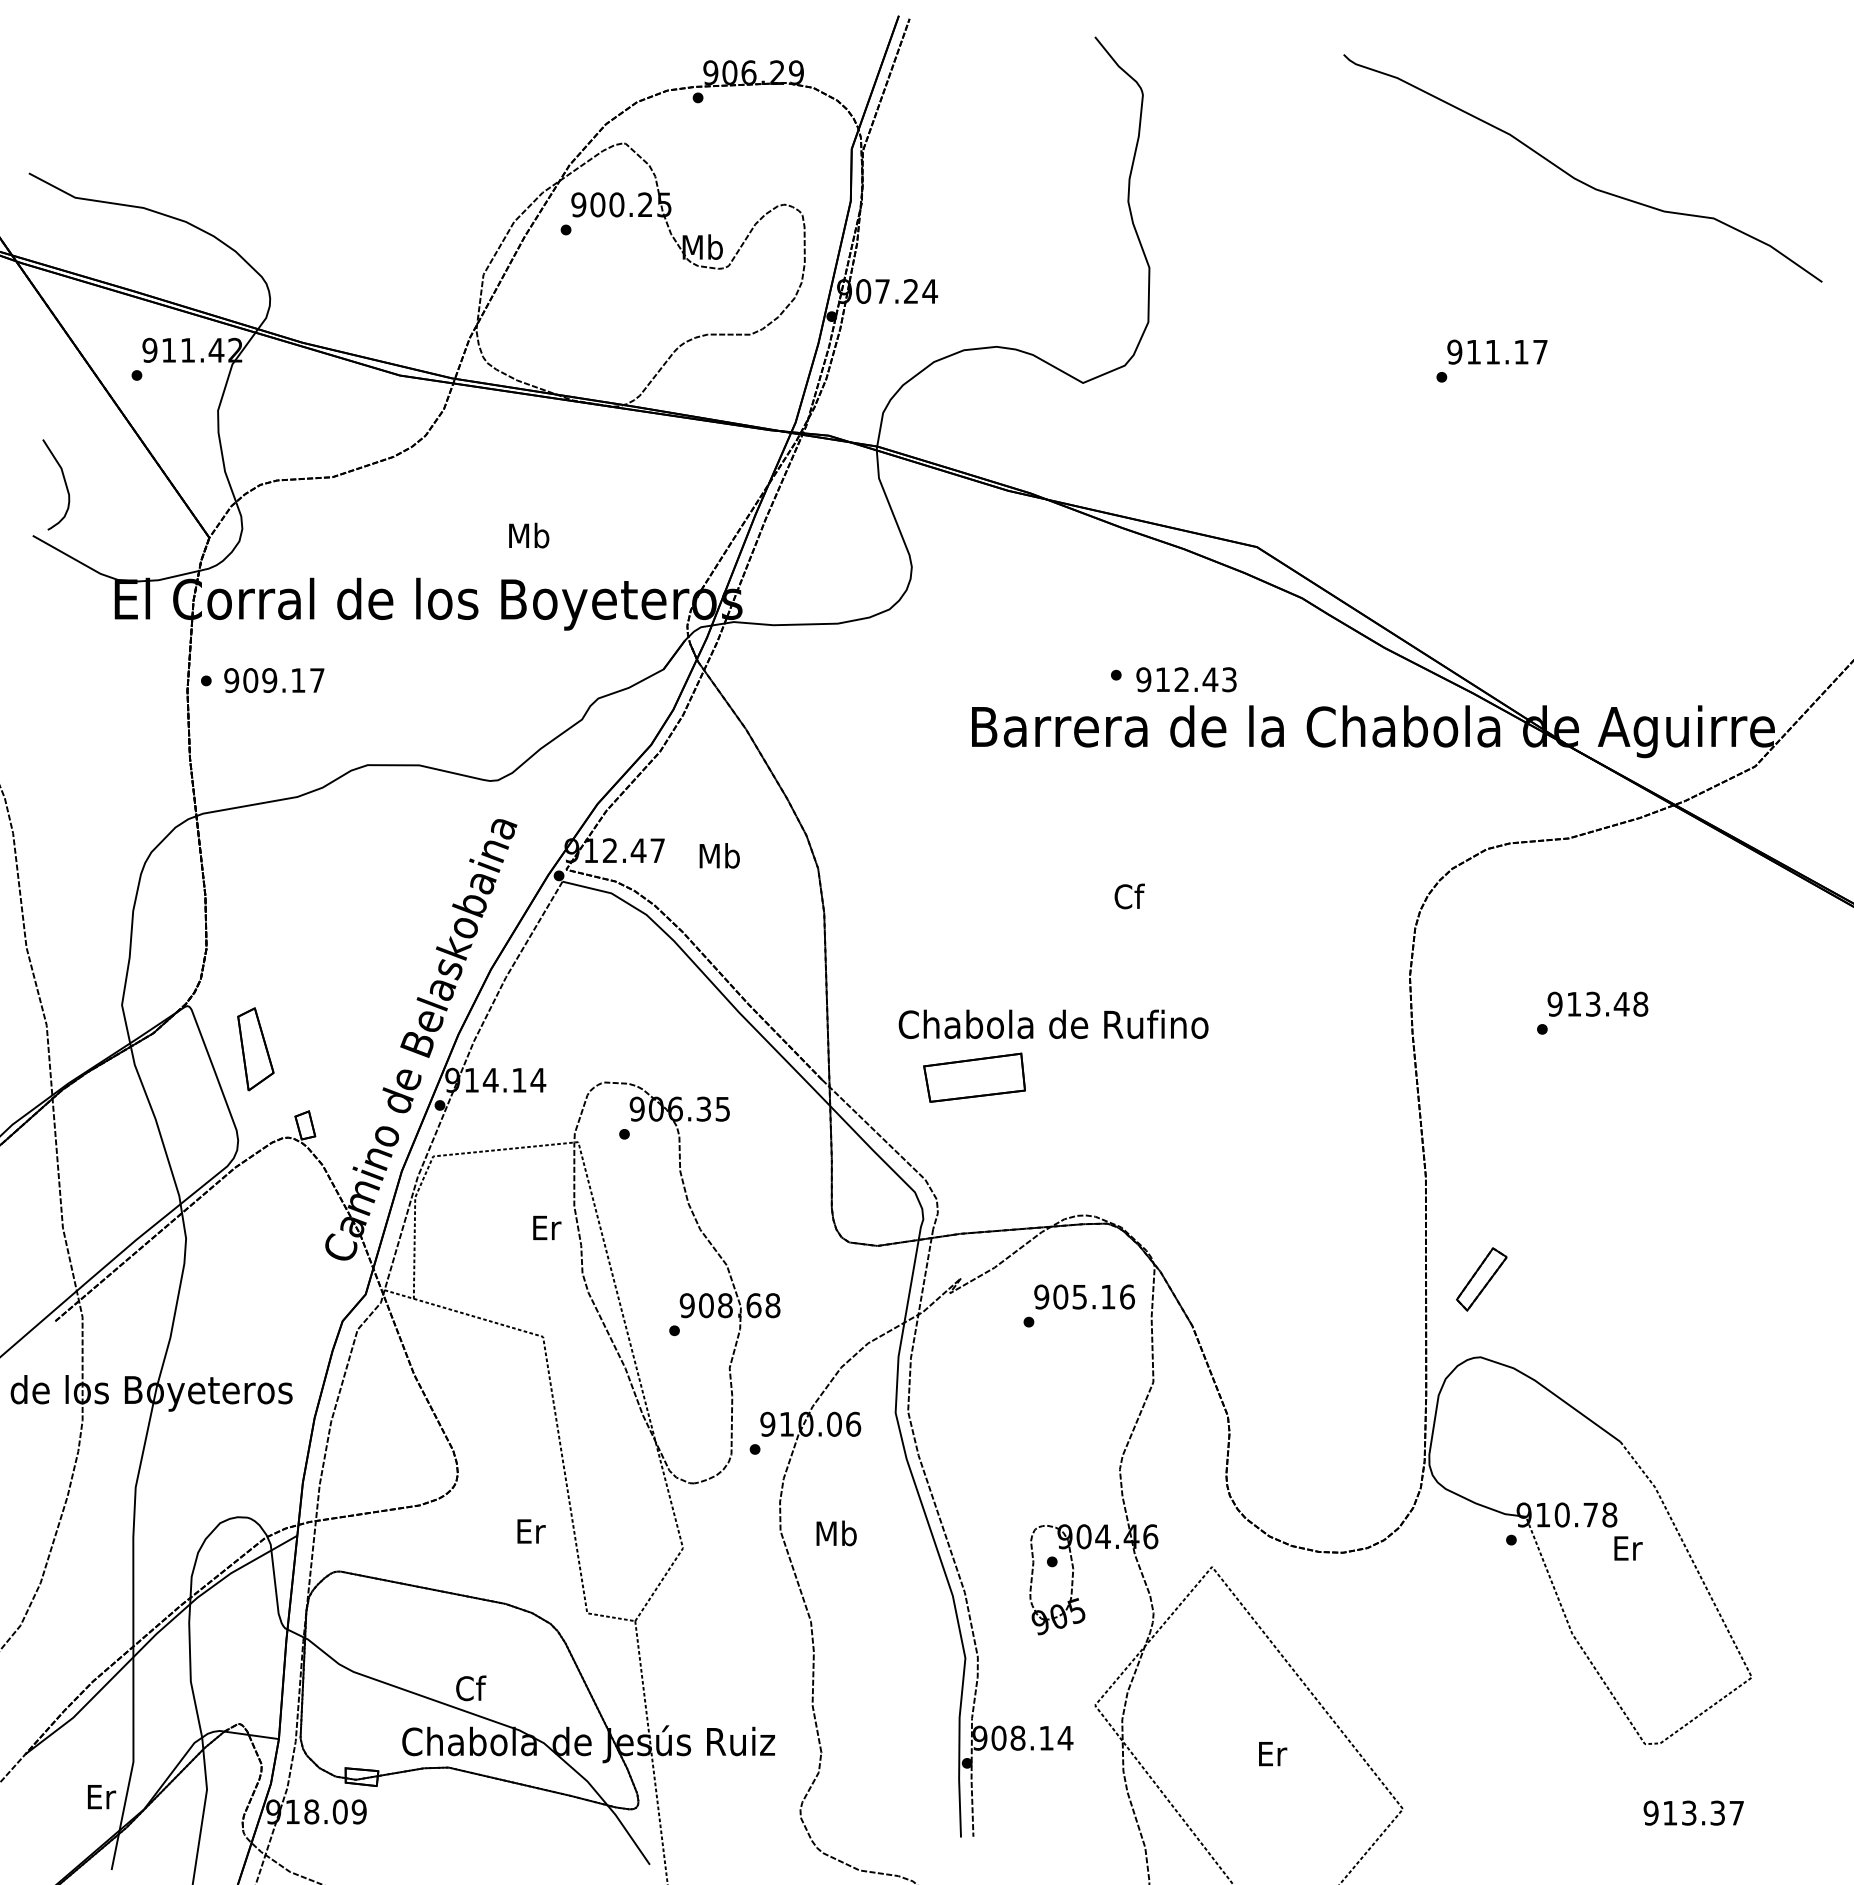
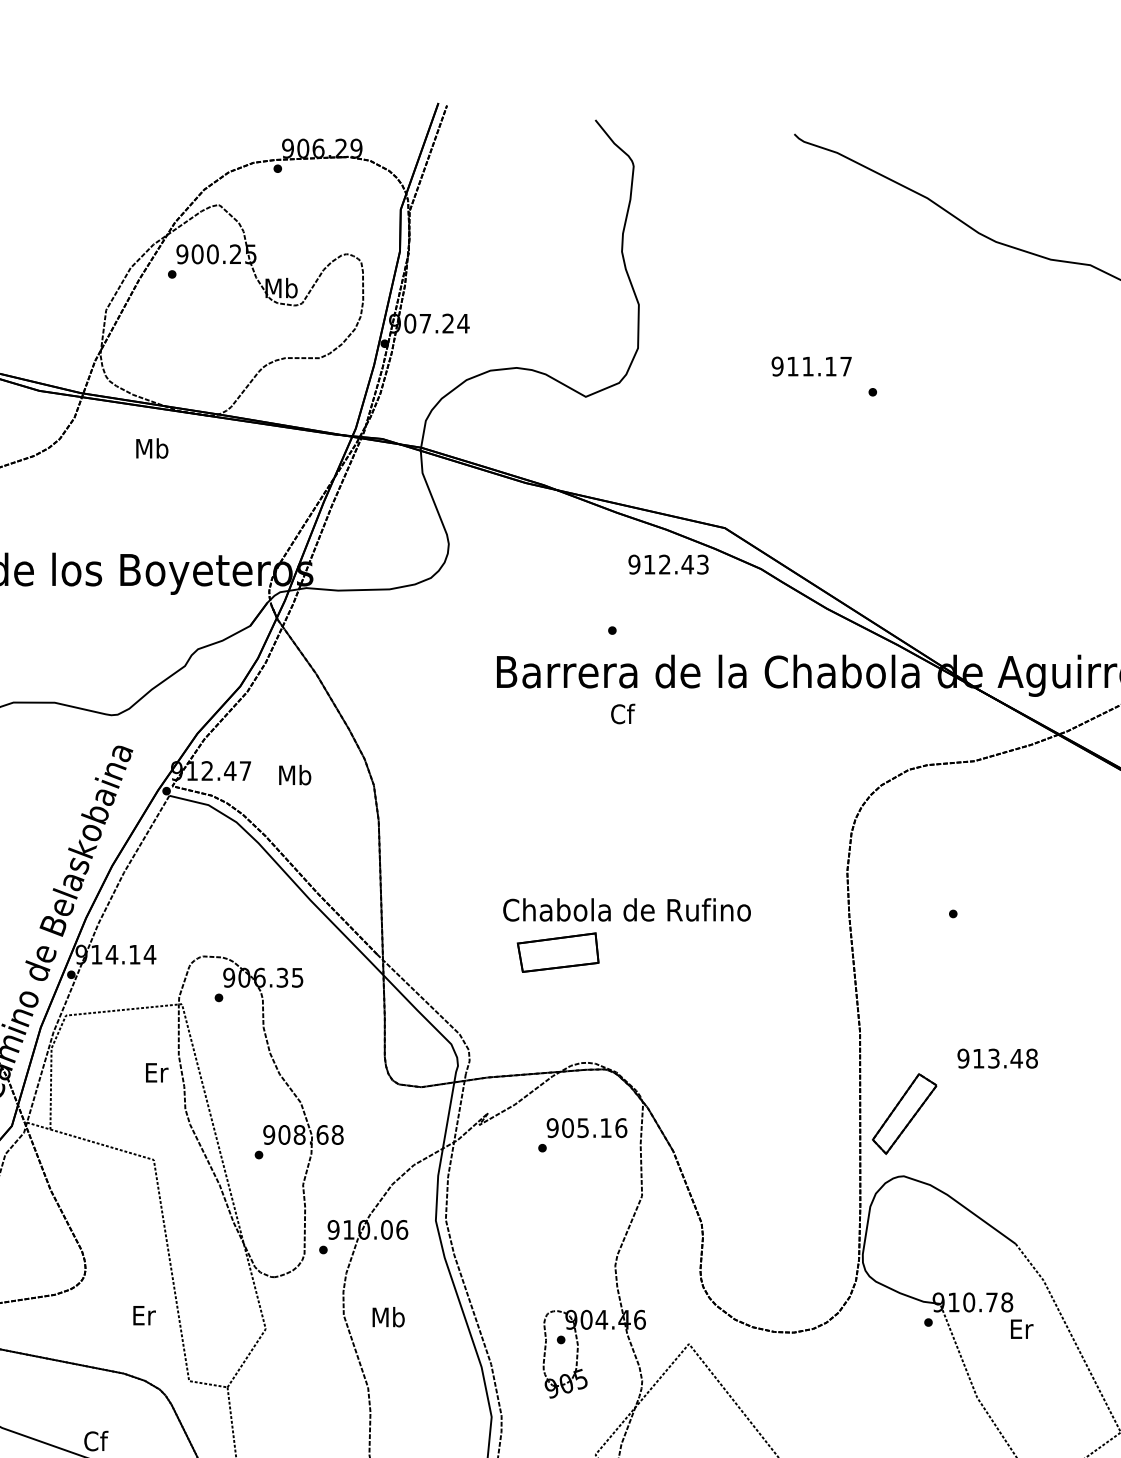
text: (1497, 351) -> (811, 366), moved
text: (529, 535) -> (152, 448), moved
text: (1186, 679) -> (668, 564), moved
text: (1129, 896) -> (622, 714), moved
text: (1597, 1003) -> (997, 1058), moved
text: (1053, 1023) -> (626, 909), moved
part: (974, 1077) -> (558, 952), moved
part: (1481, 1279) -> (904, 1114), size x1.6

